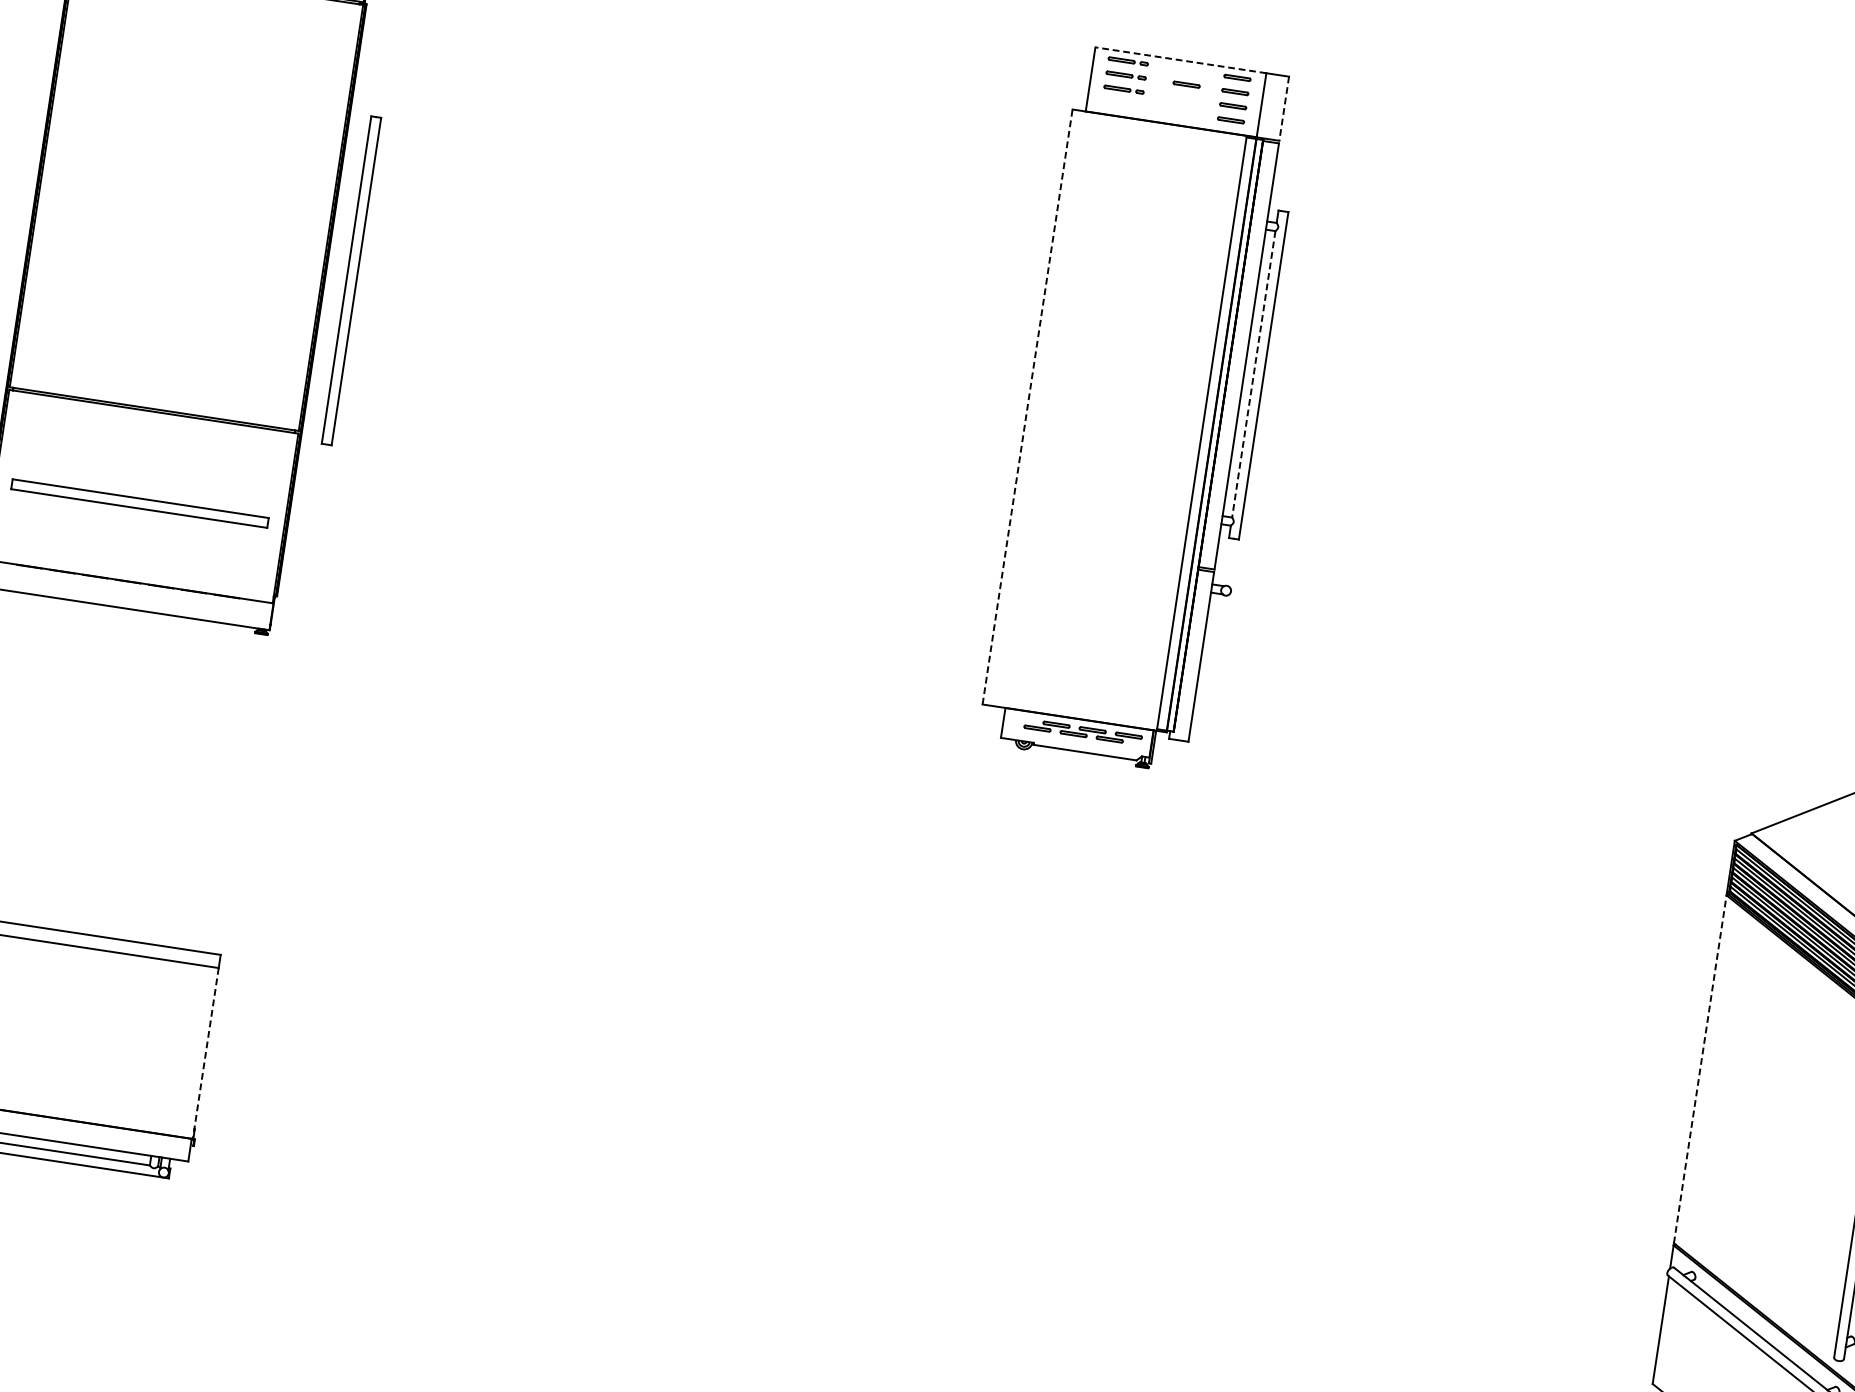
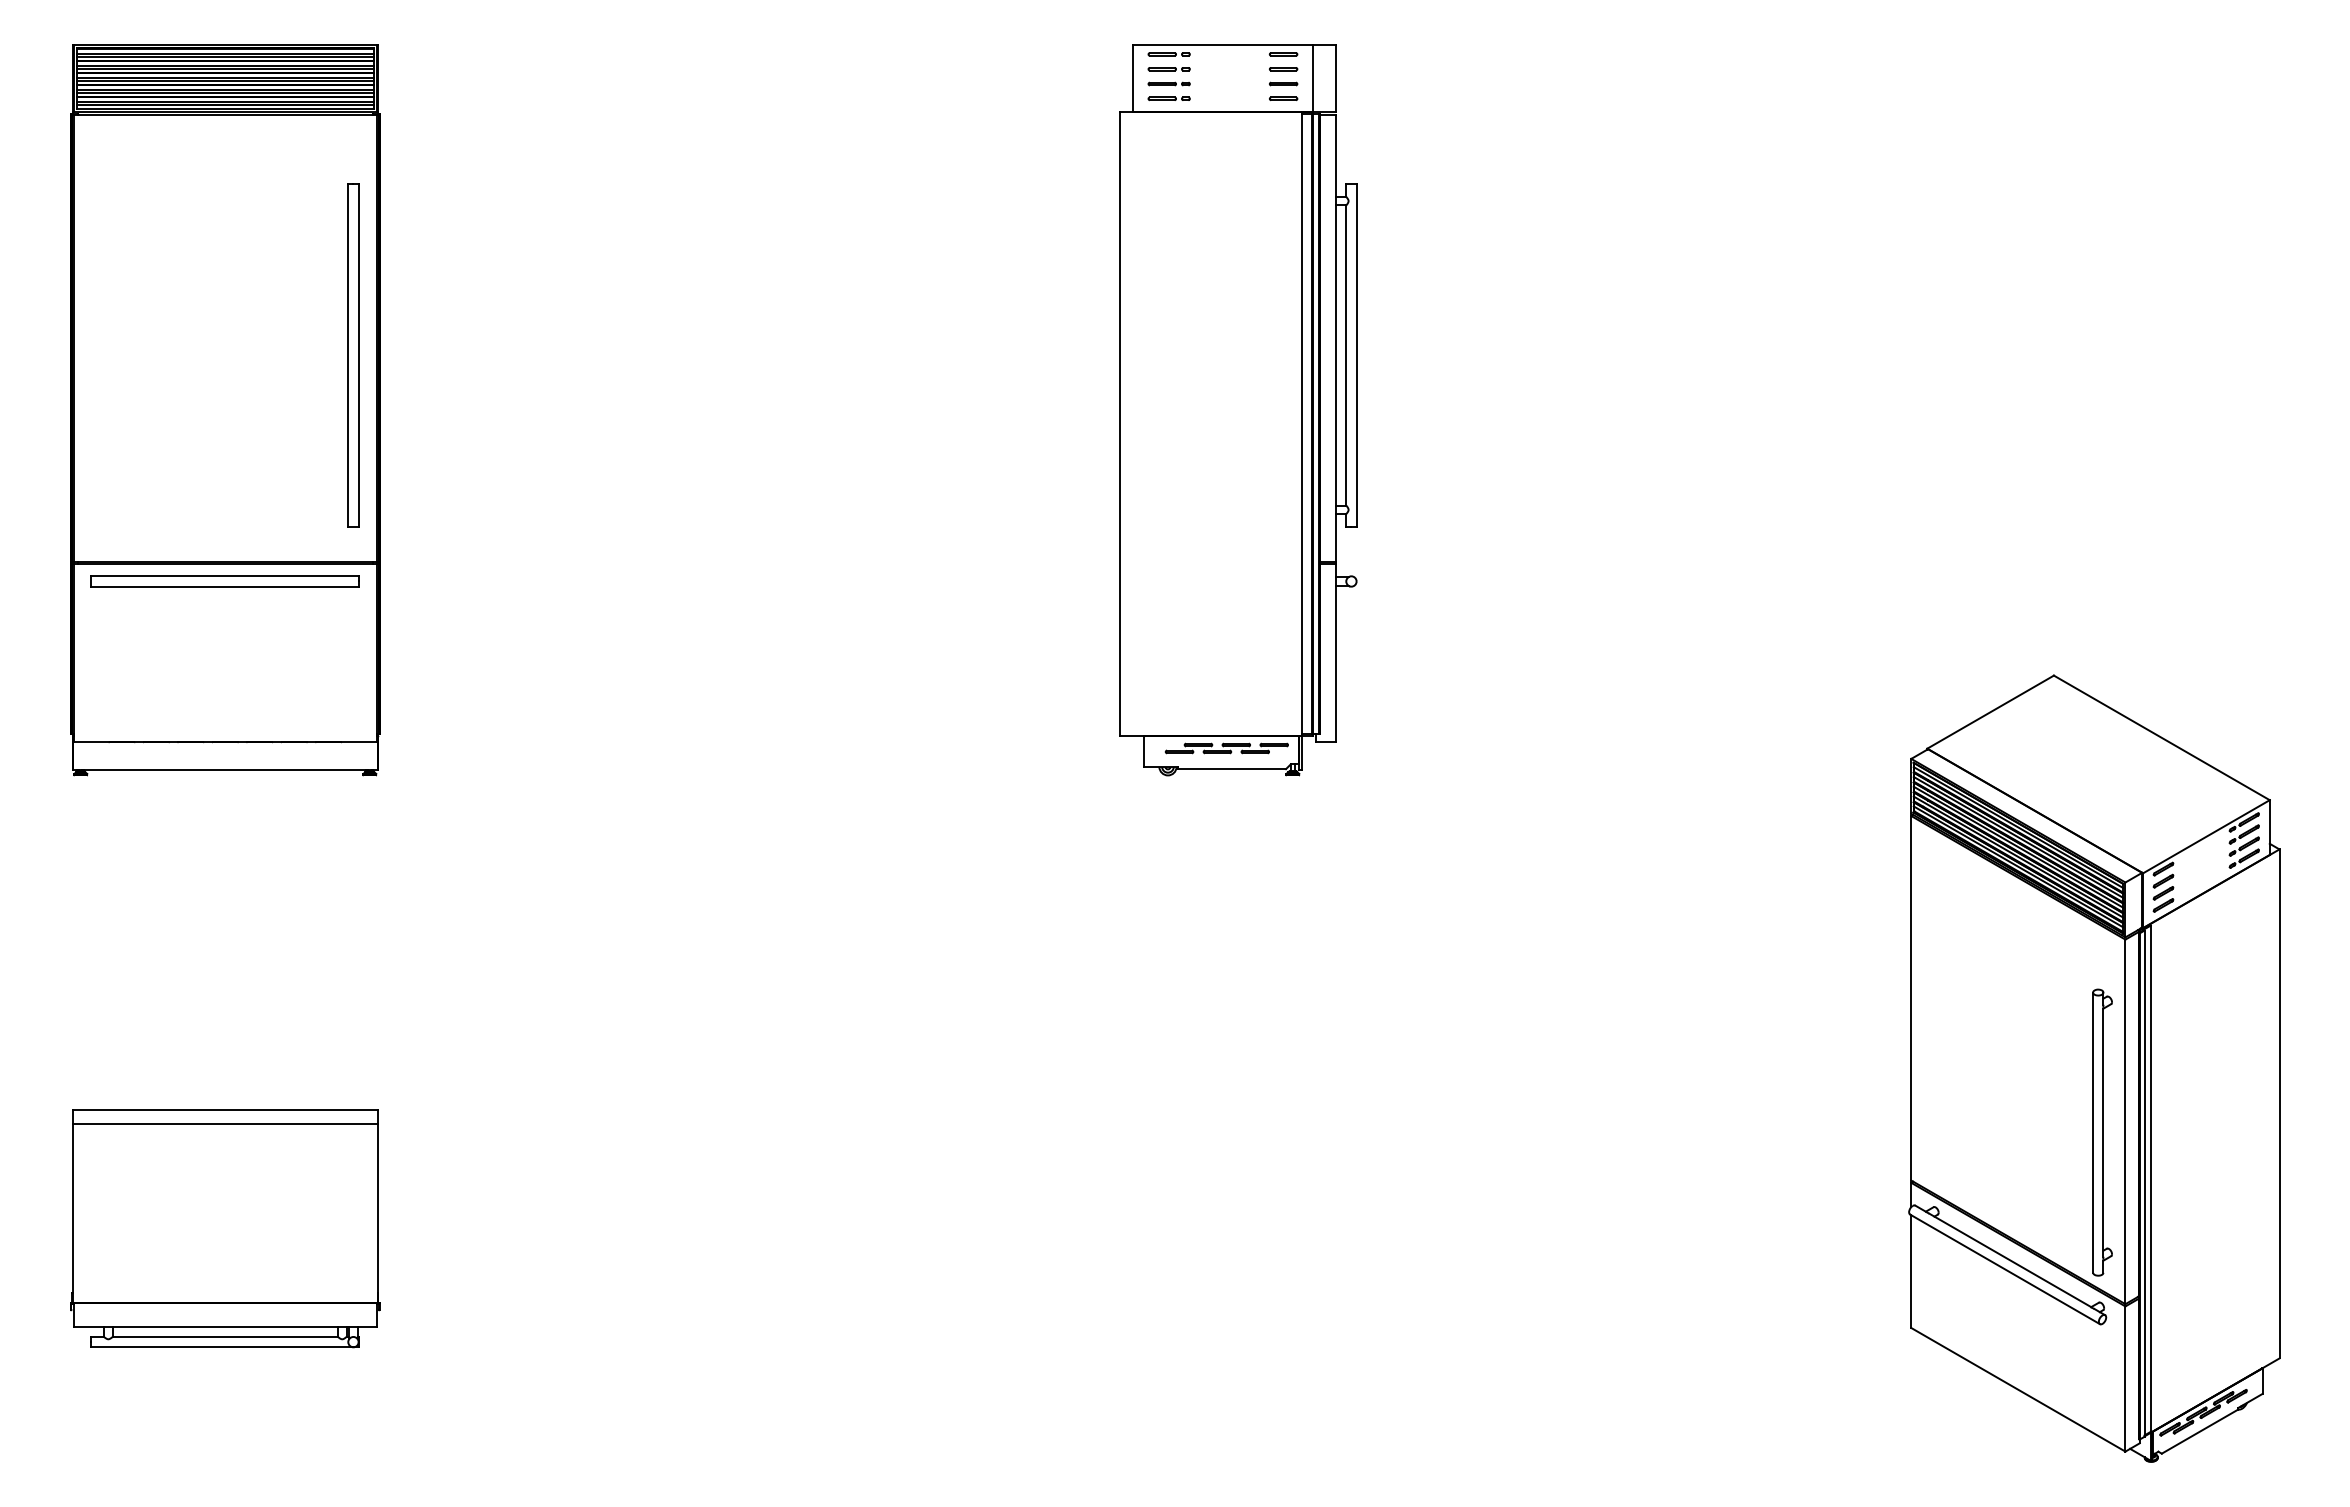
line: (1180, 60) -> (1222, 45), dashed -> solid
line: (1186, 84) -> (1232, 68), removed
line: (1121, 102) -> (1168, 97), added
line: (1284, 108) -> (1336, 78), dashed -> solid
part: (351, 280) -> (353, 355), moved
line: (1253, 375) -> (1346, 356), dashed -> solid
line: (1027, 407) -> (1119, 424), dashed -> solid
part: (139, 503) -> (224, 581), moved
line: (205, 1053) -> (377, 1213), dashed -> solid
line: (1700, 1068) -> (1911, 997), dashed -> solid

